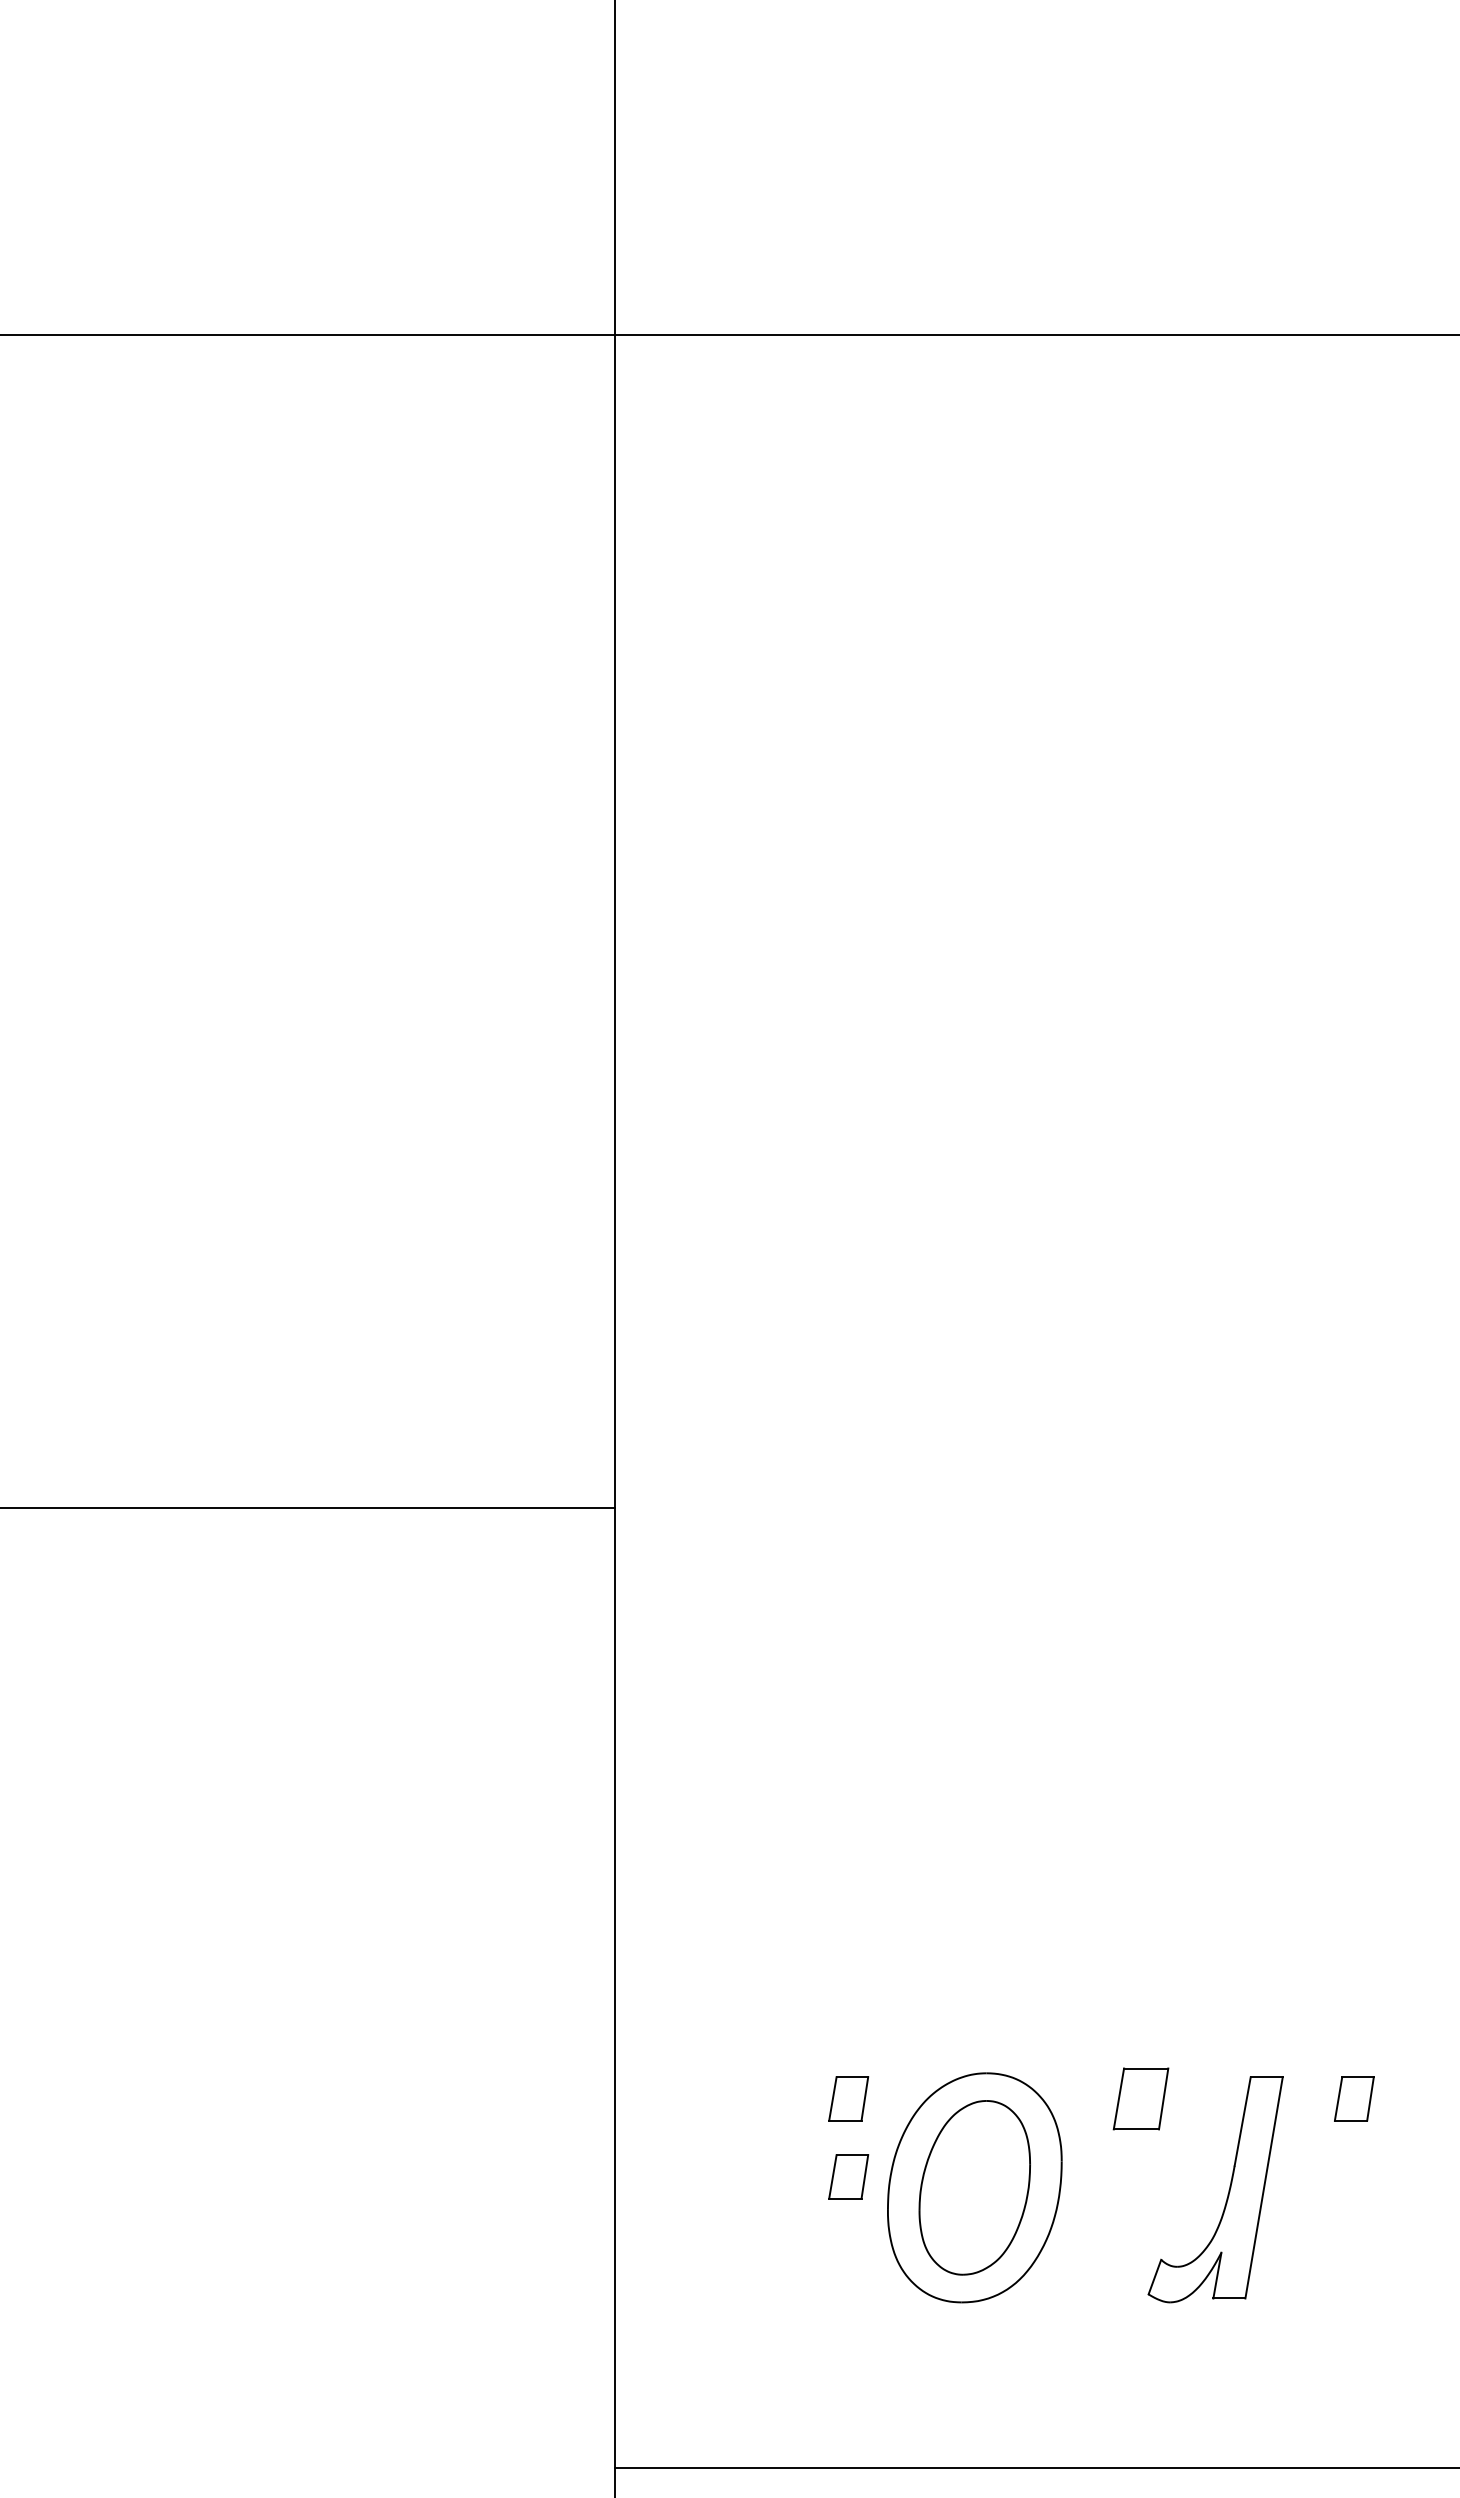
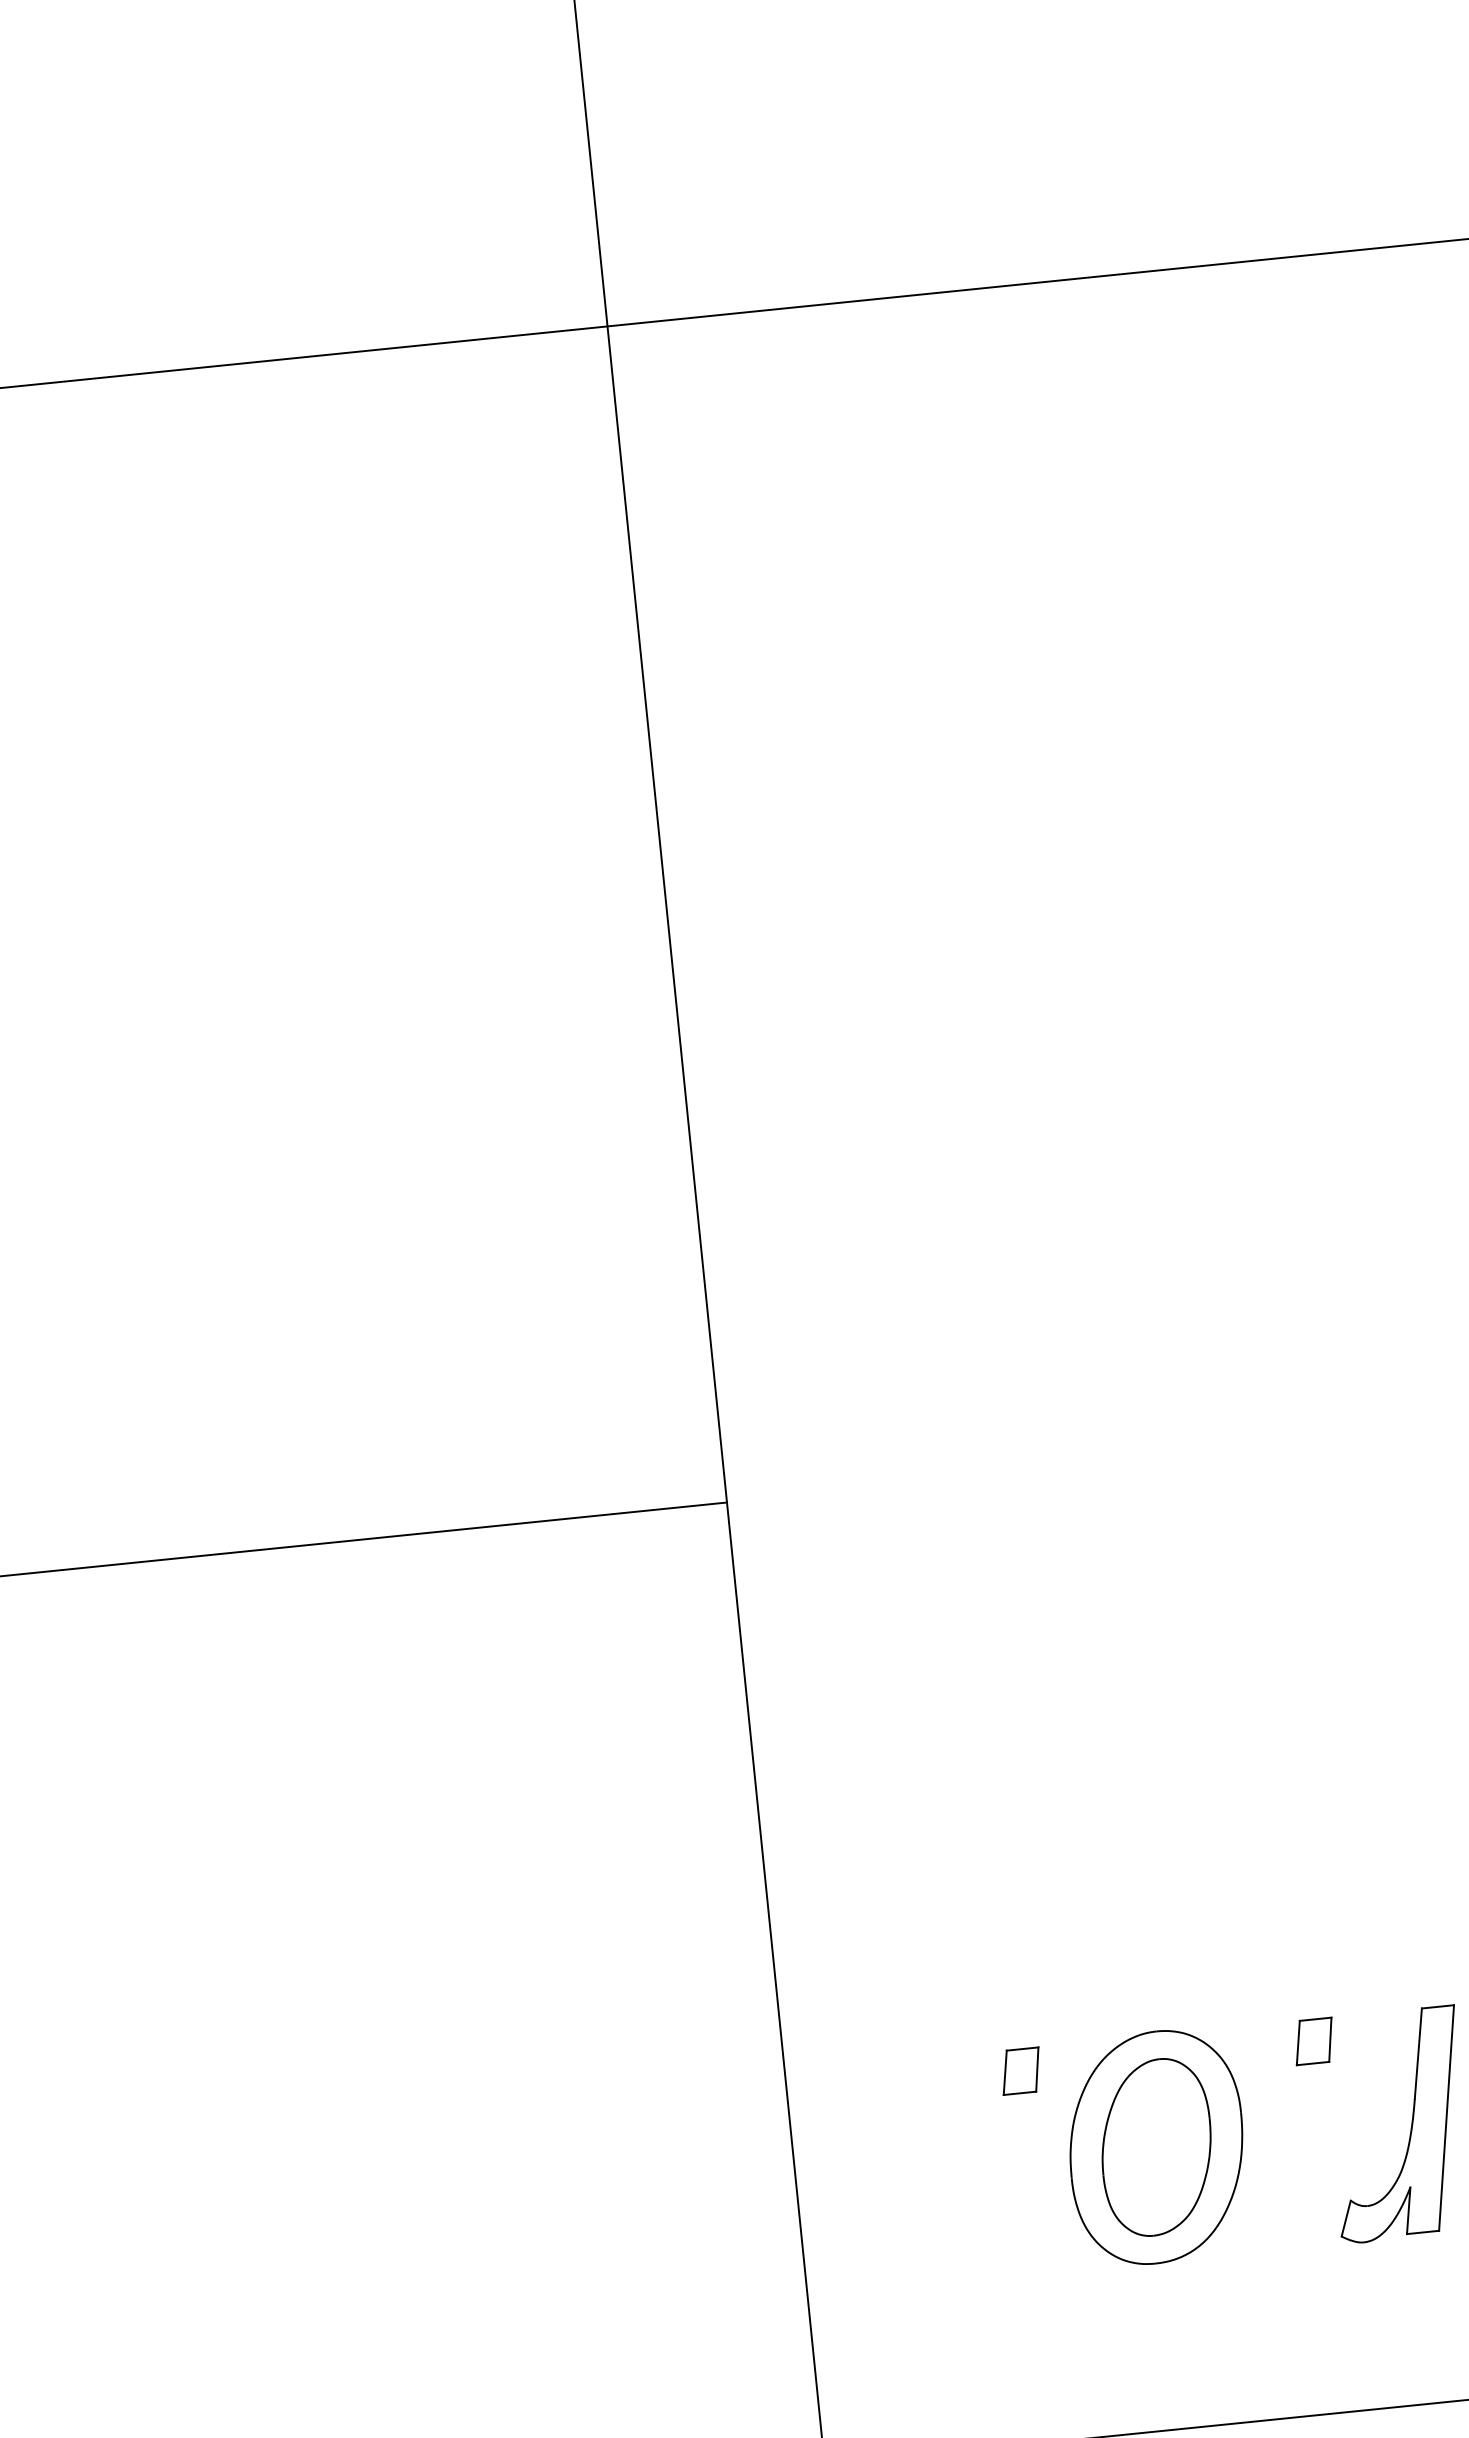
part: (1140, 2098) -> (1313, 2041), size x0.71
part: (848, 2176) -> (1028, 2148), removed

